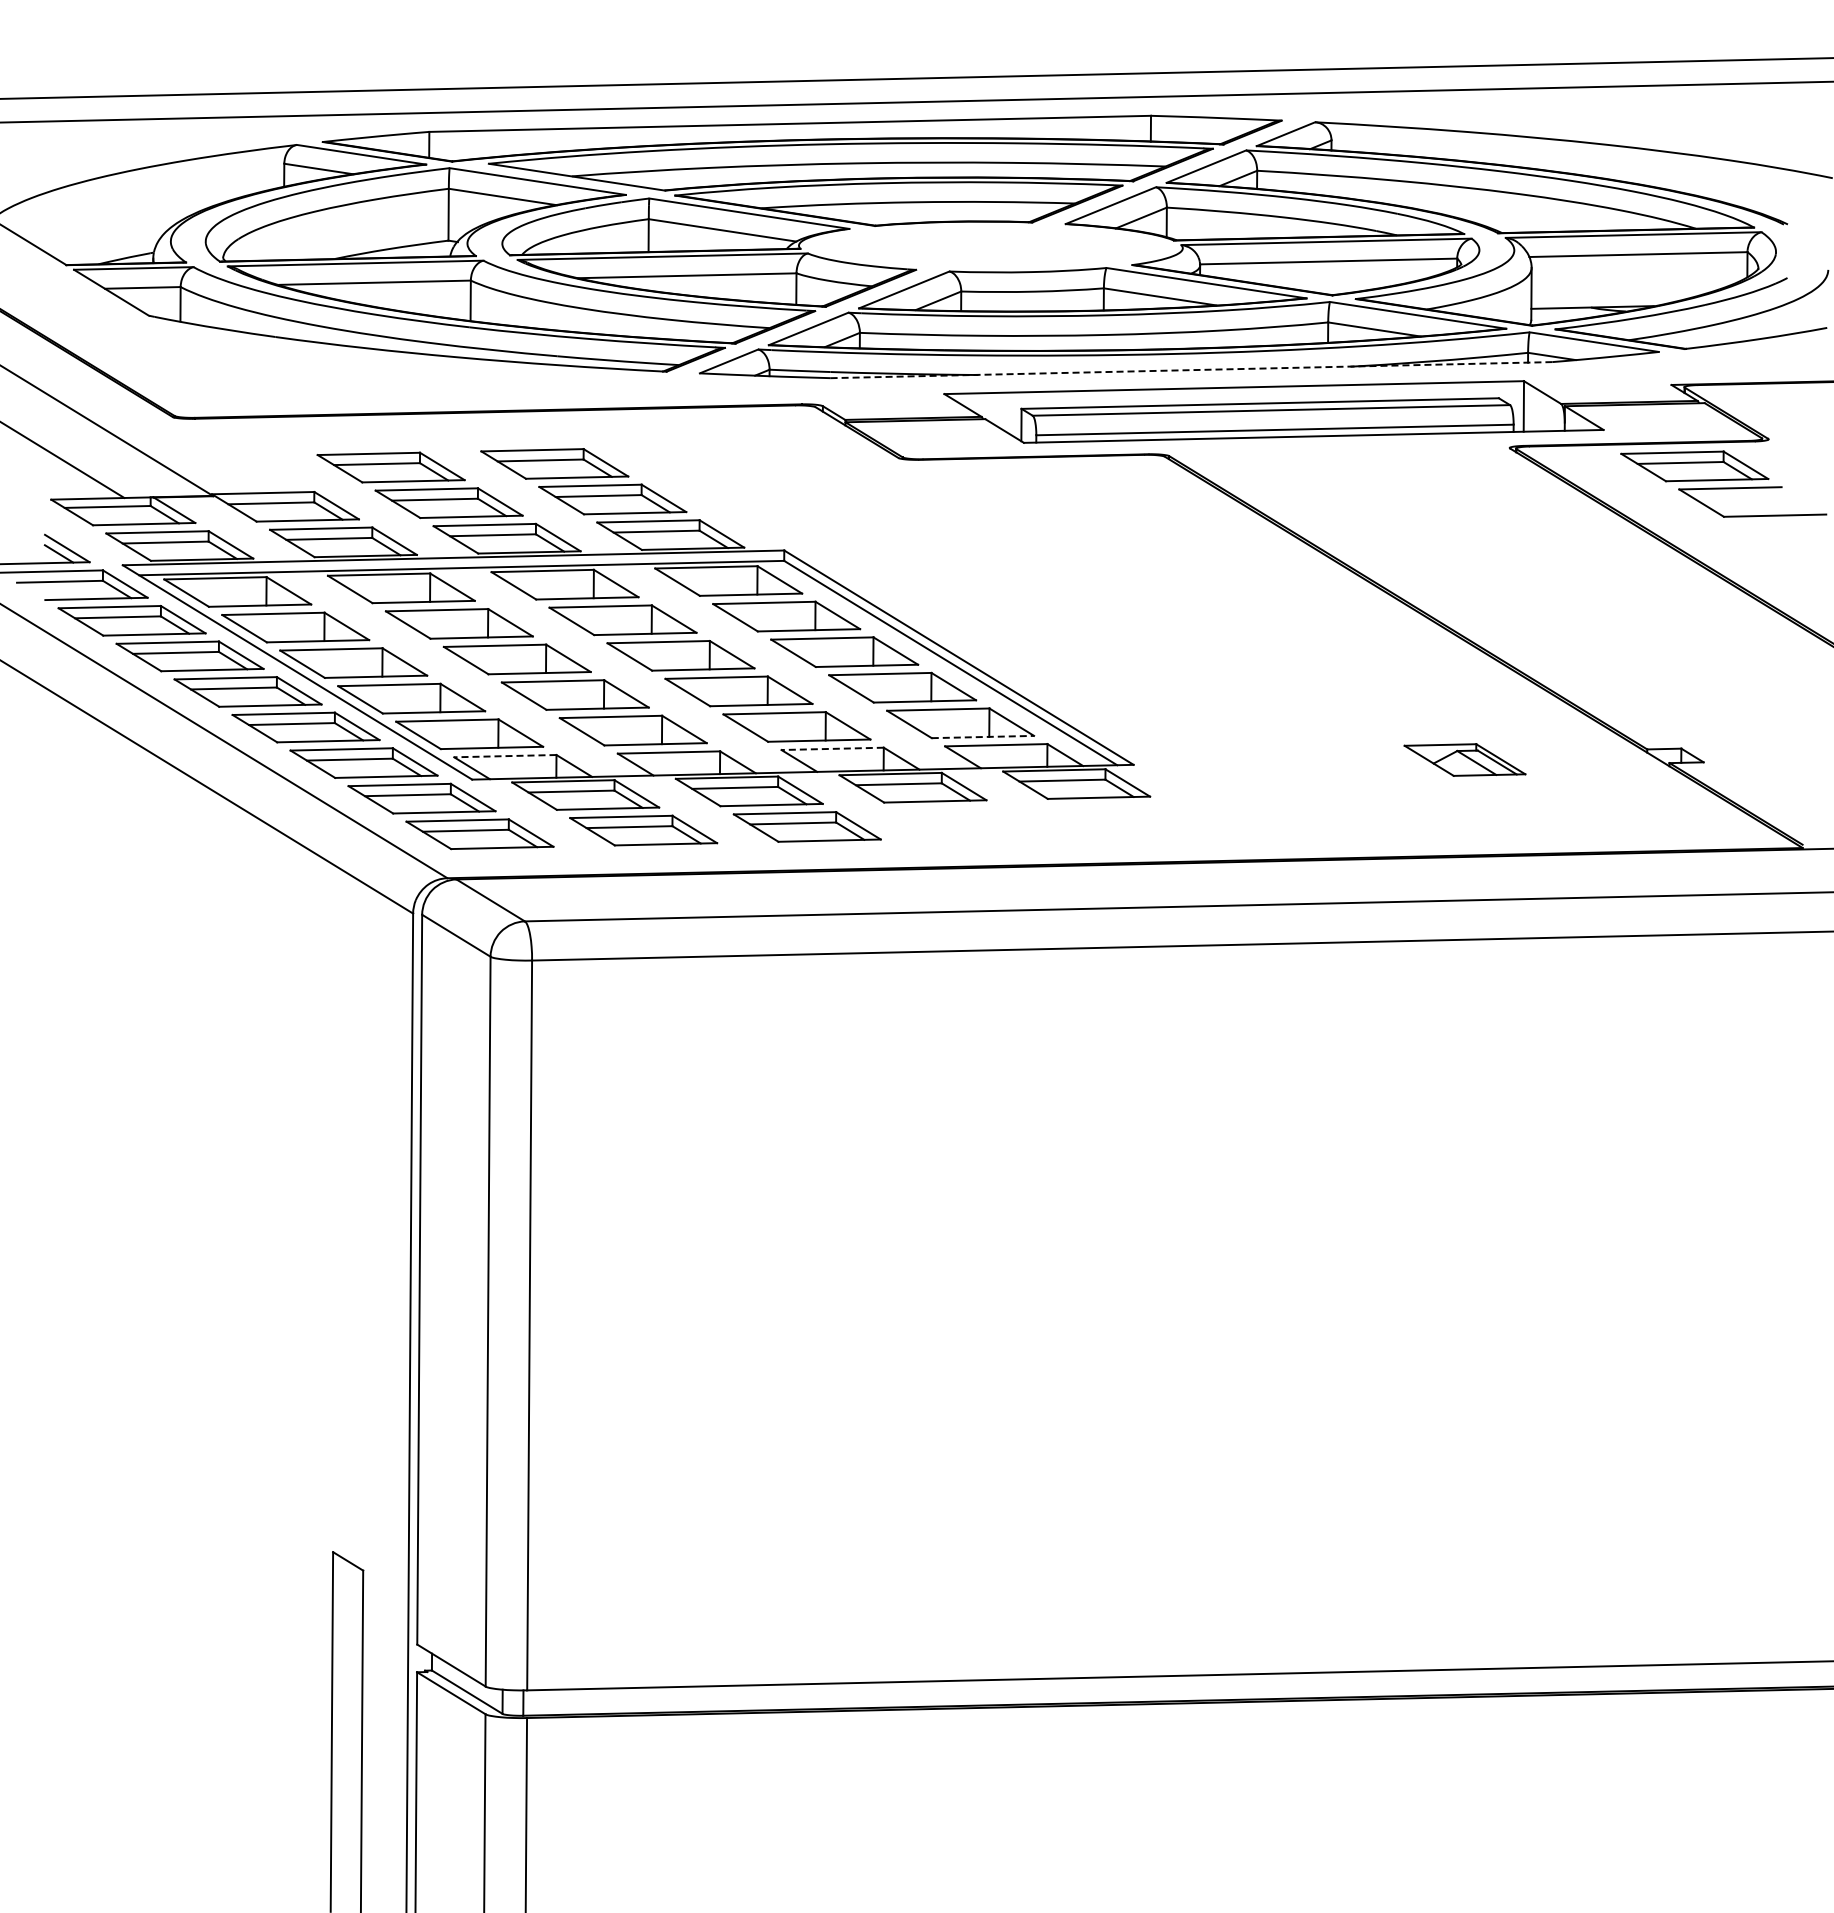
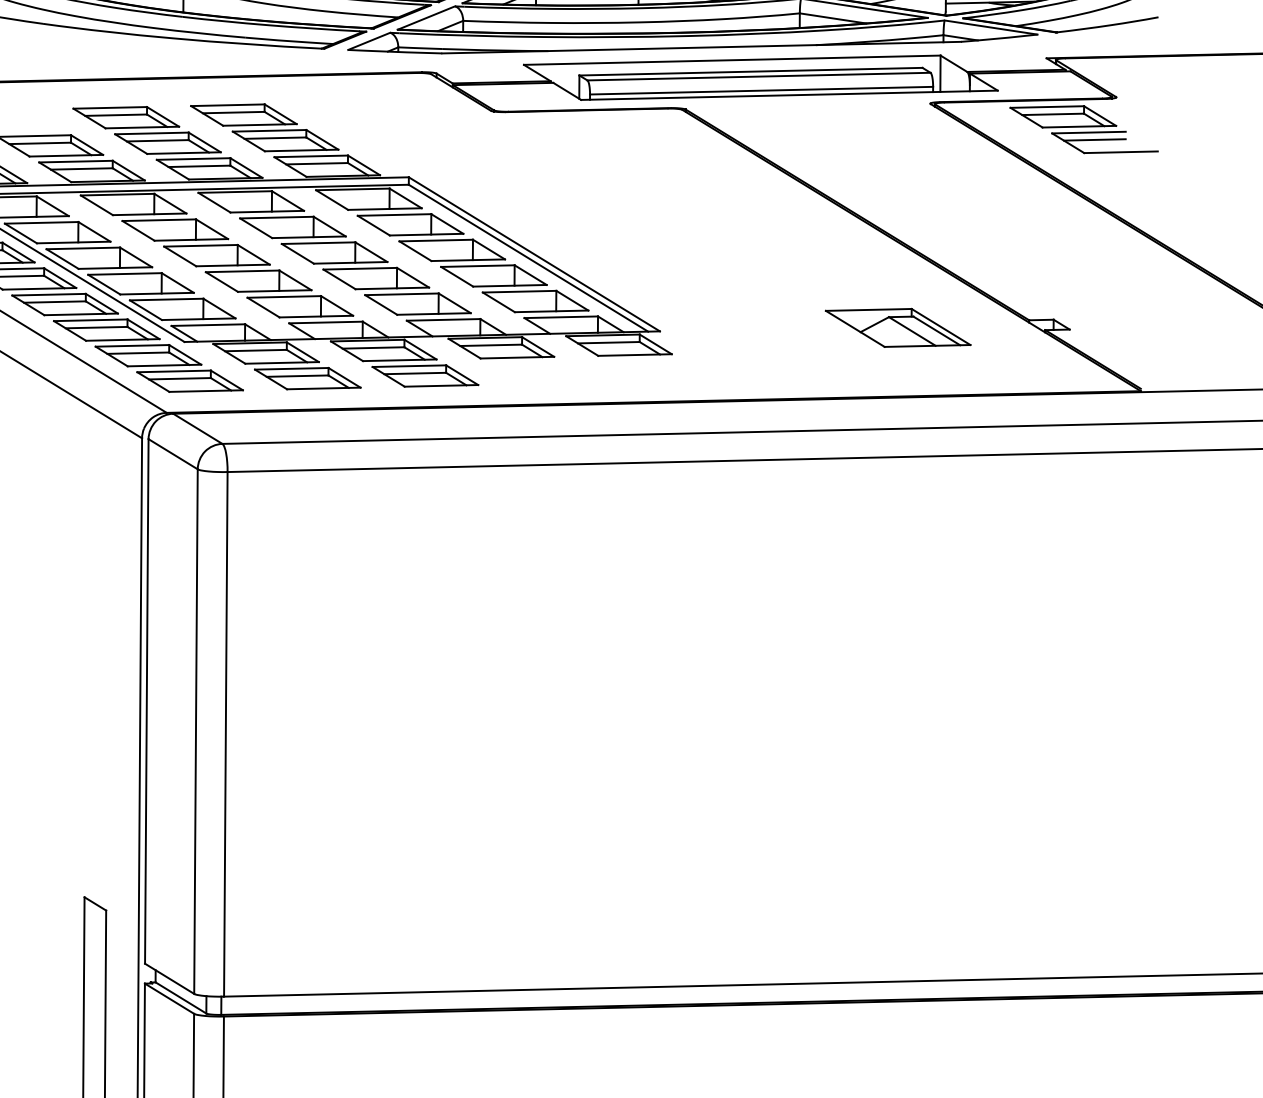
line: (1191, 370) -> (701, 47), dashed -> solid
line: (1738, 498) -> (1094, 139), added
line: (983, 737) -> (552, 311), dashed -> solid
line: (832, 748) -> (443, 319), dashed -> solid
line: (504, 756) -> (207, 325), dashed -> solid
part: (1464, 759) -> (897, 327), size x1.67

